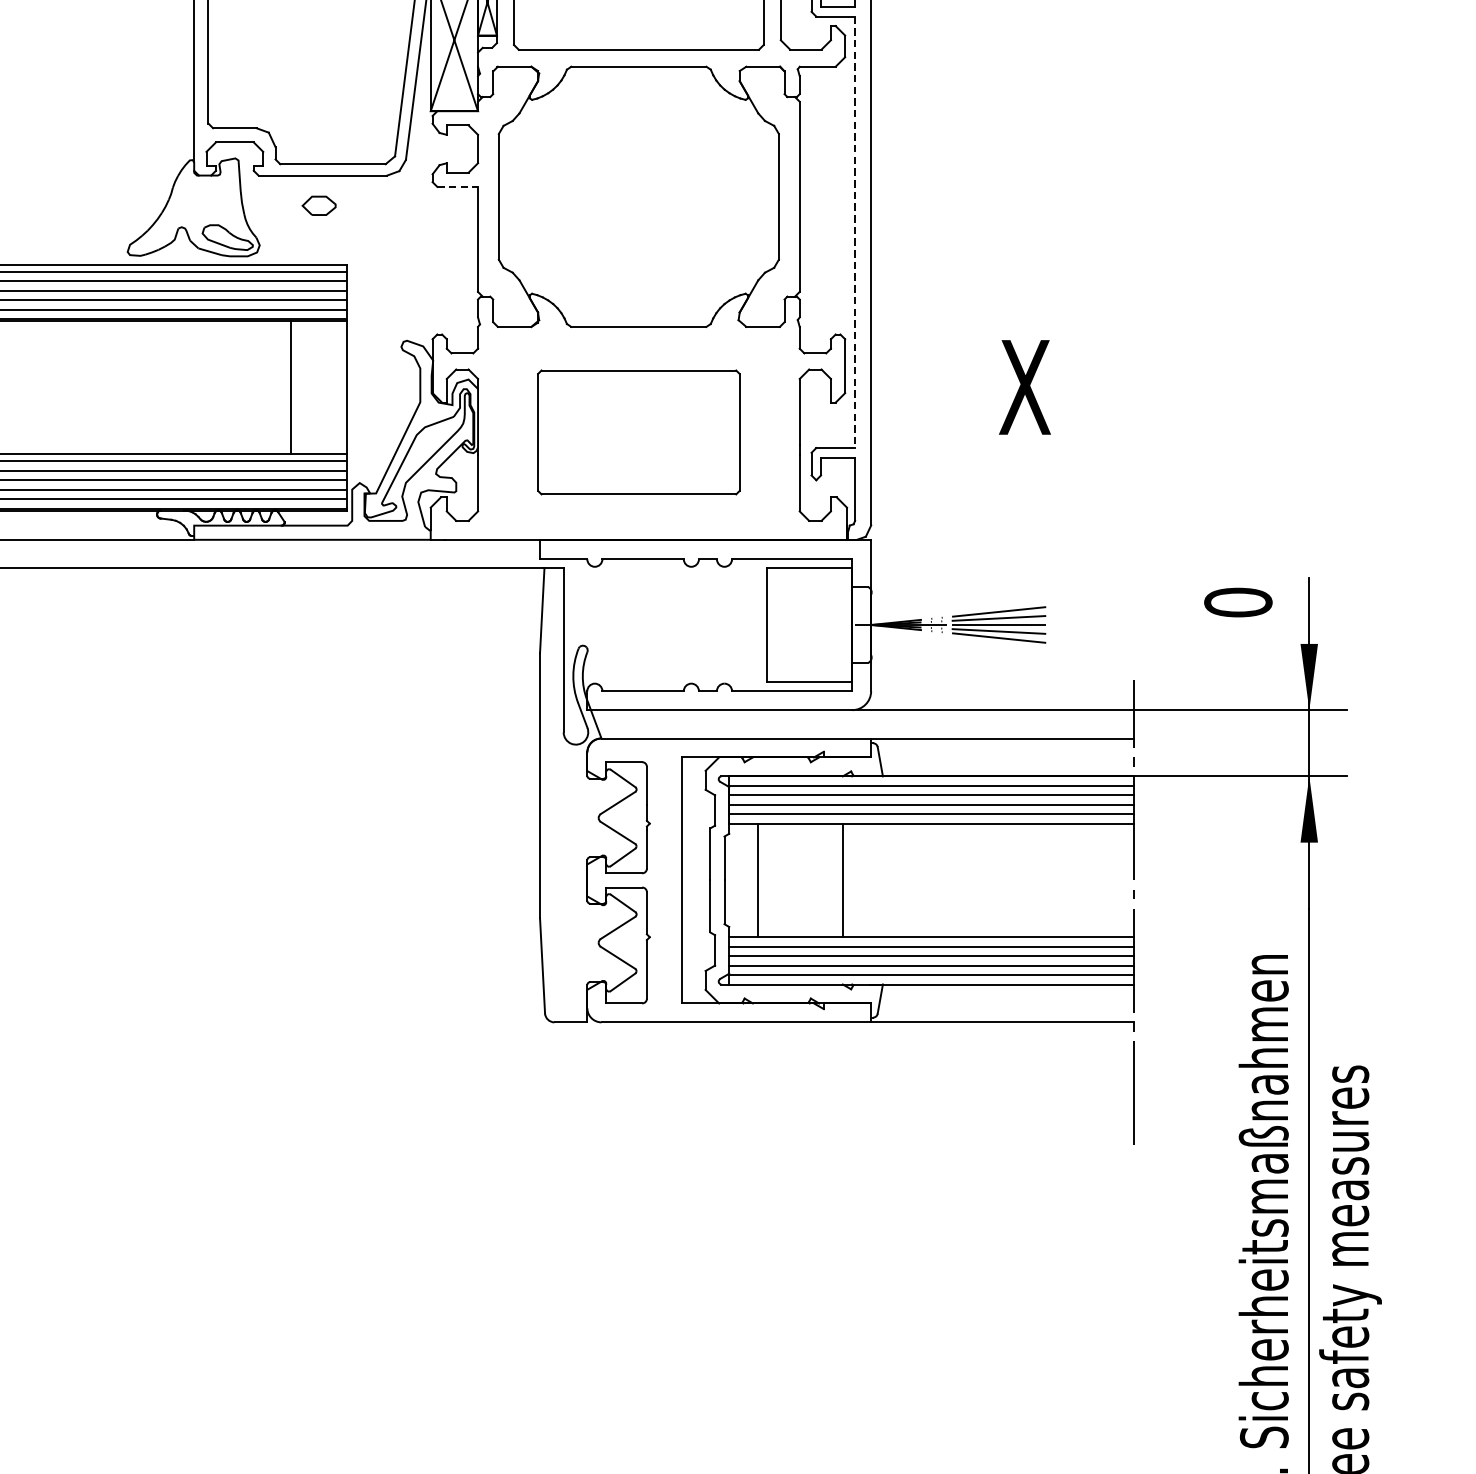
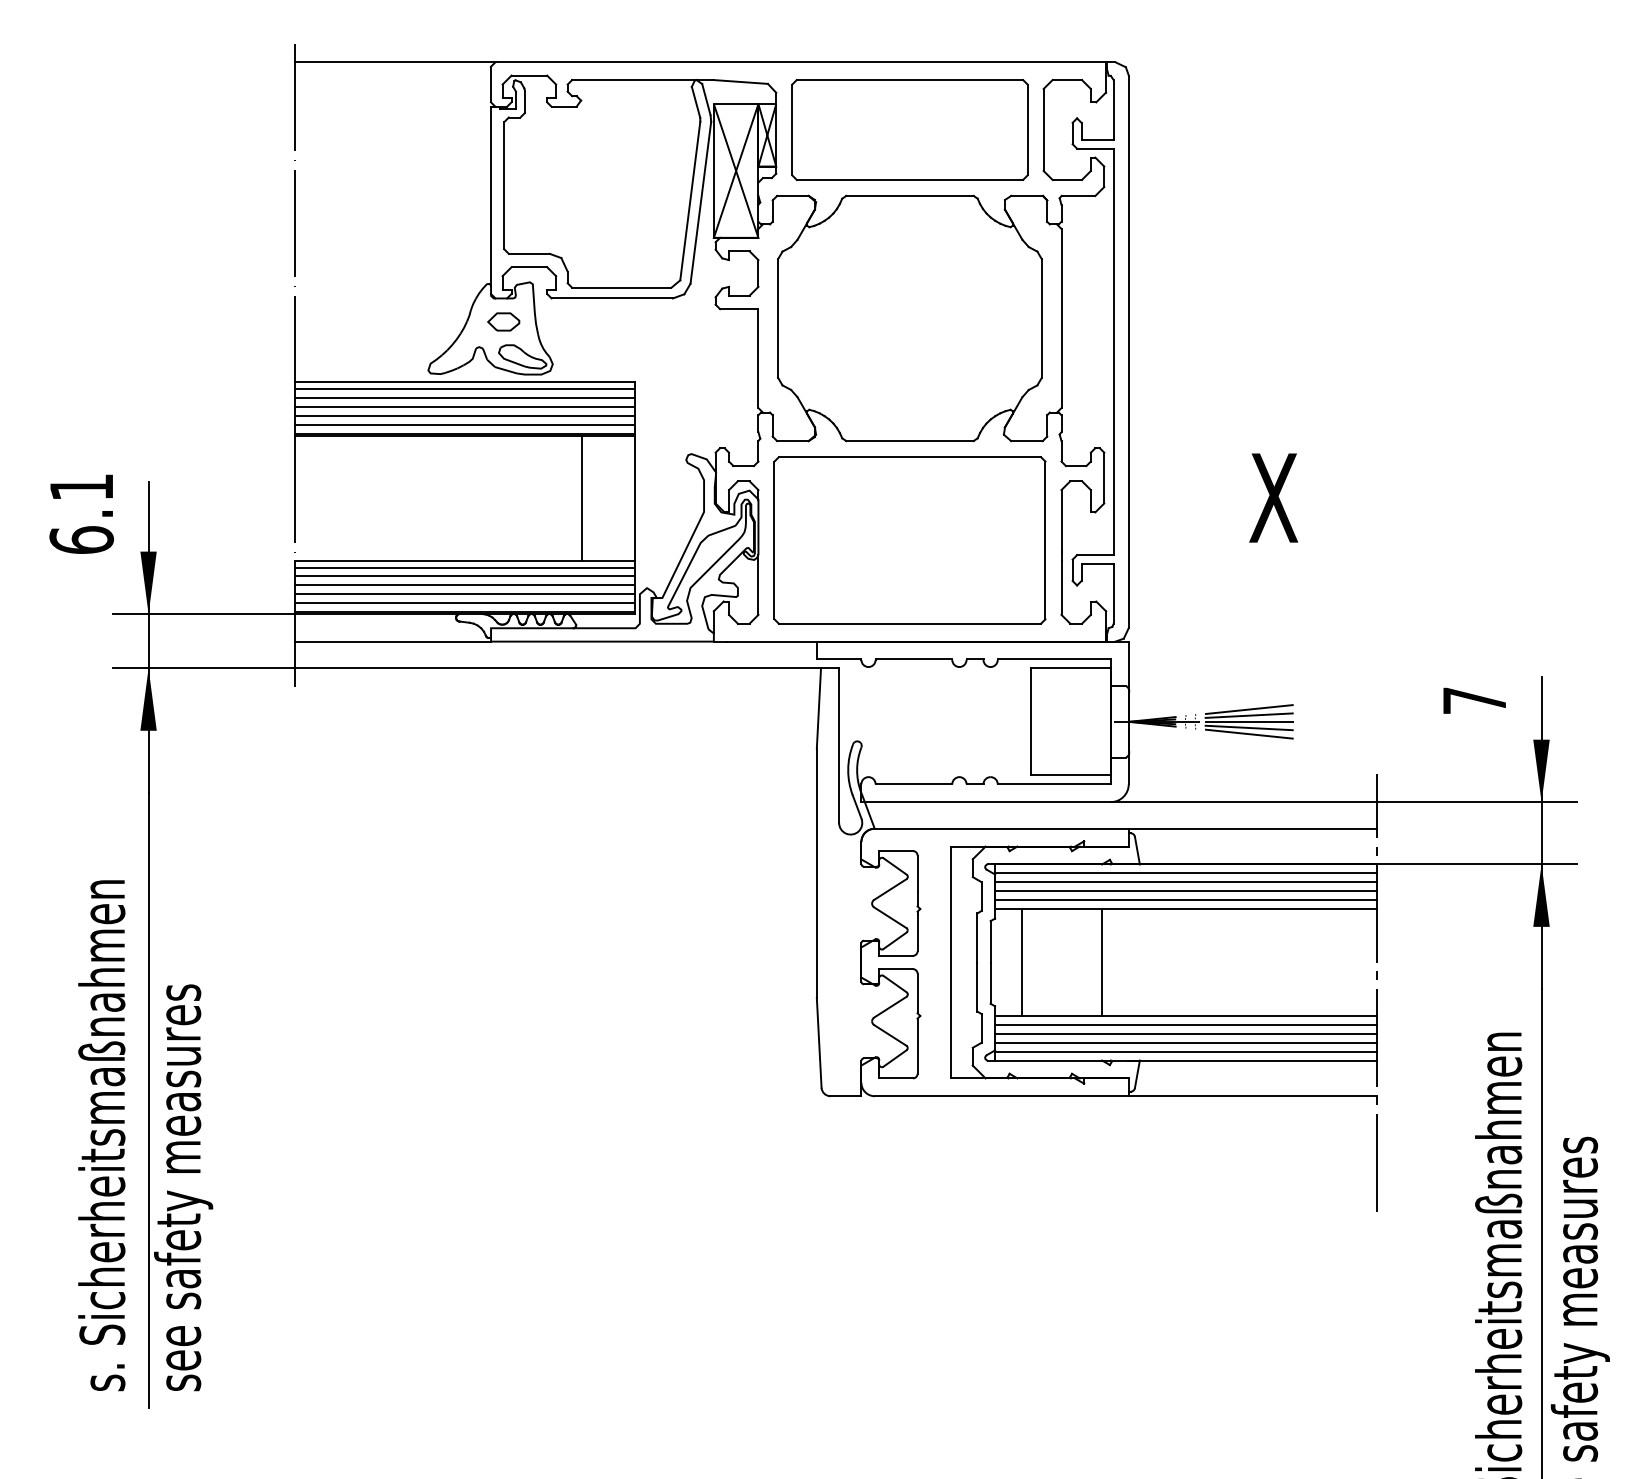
line: (457, 187) -> (739, 309), dashed -> solid
part: (318, 205) -> (503, 321), moved
line: (854, 232) -> (1113, 352), dashed -> solid
part: (638, 432) -> (909, 540), size x1.43
text: (1238, 602) -> (1474, 700), 0 -> 7

